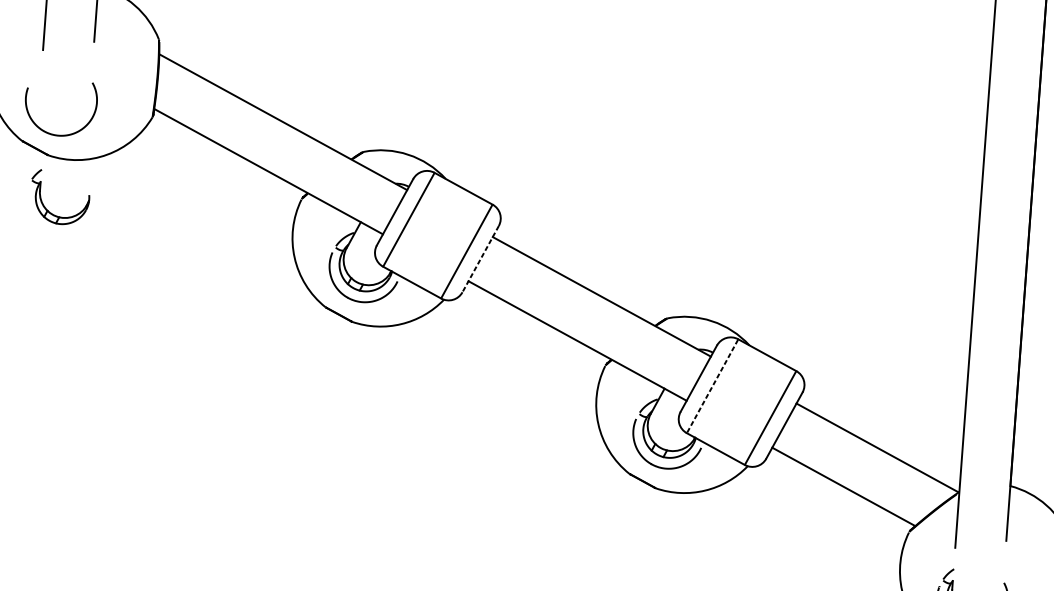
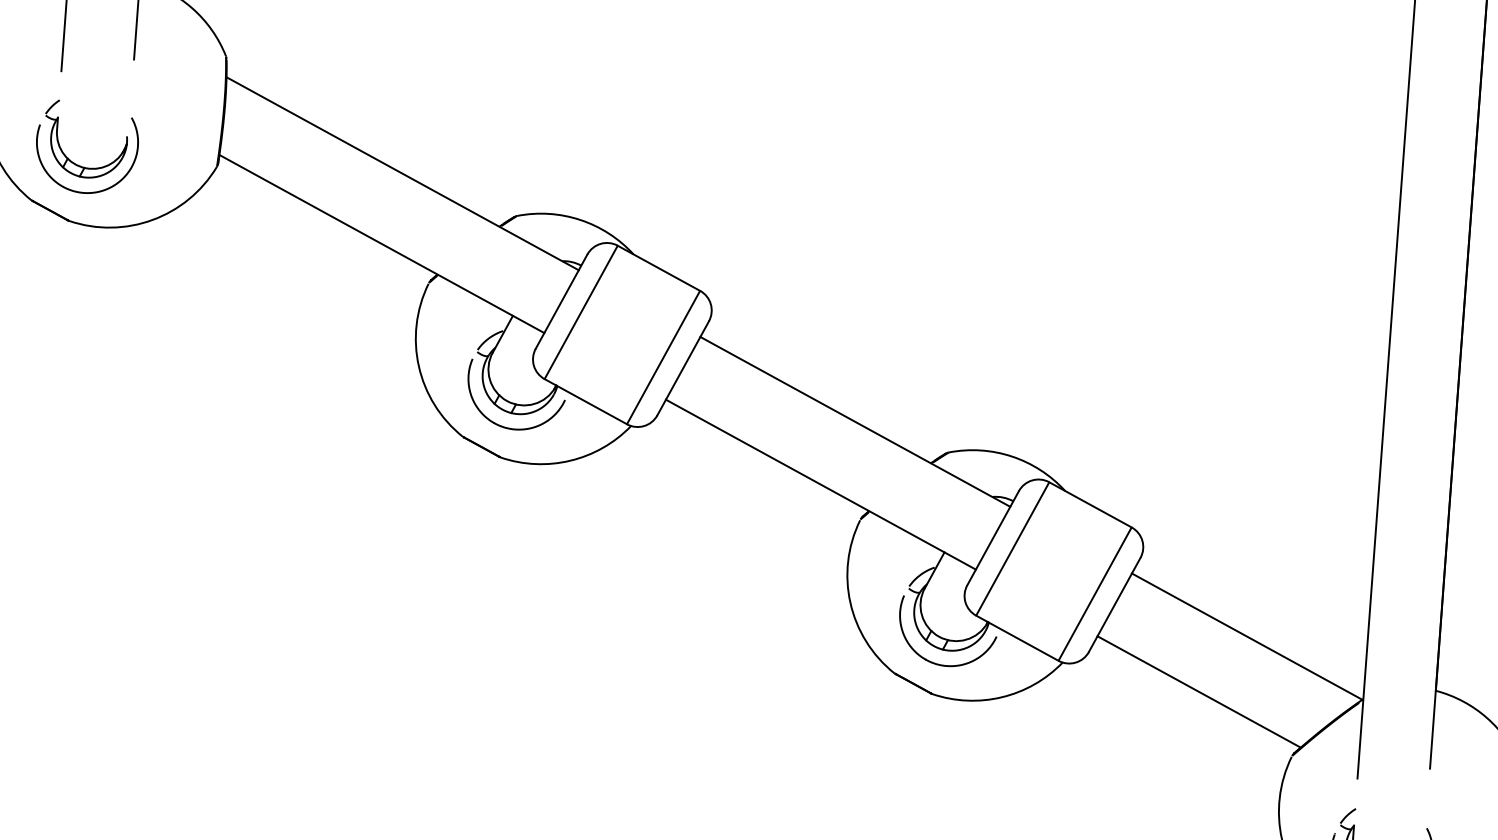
part: (48, 209) -> (68, 157), moved
line: (480, 259) -> (683, 368), dashed -> solid
line: (712, 386) -> (1012, 549), dashed -> solid

